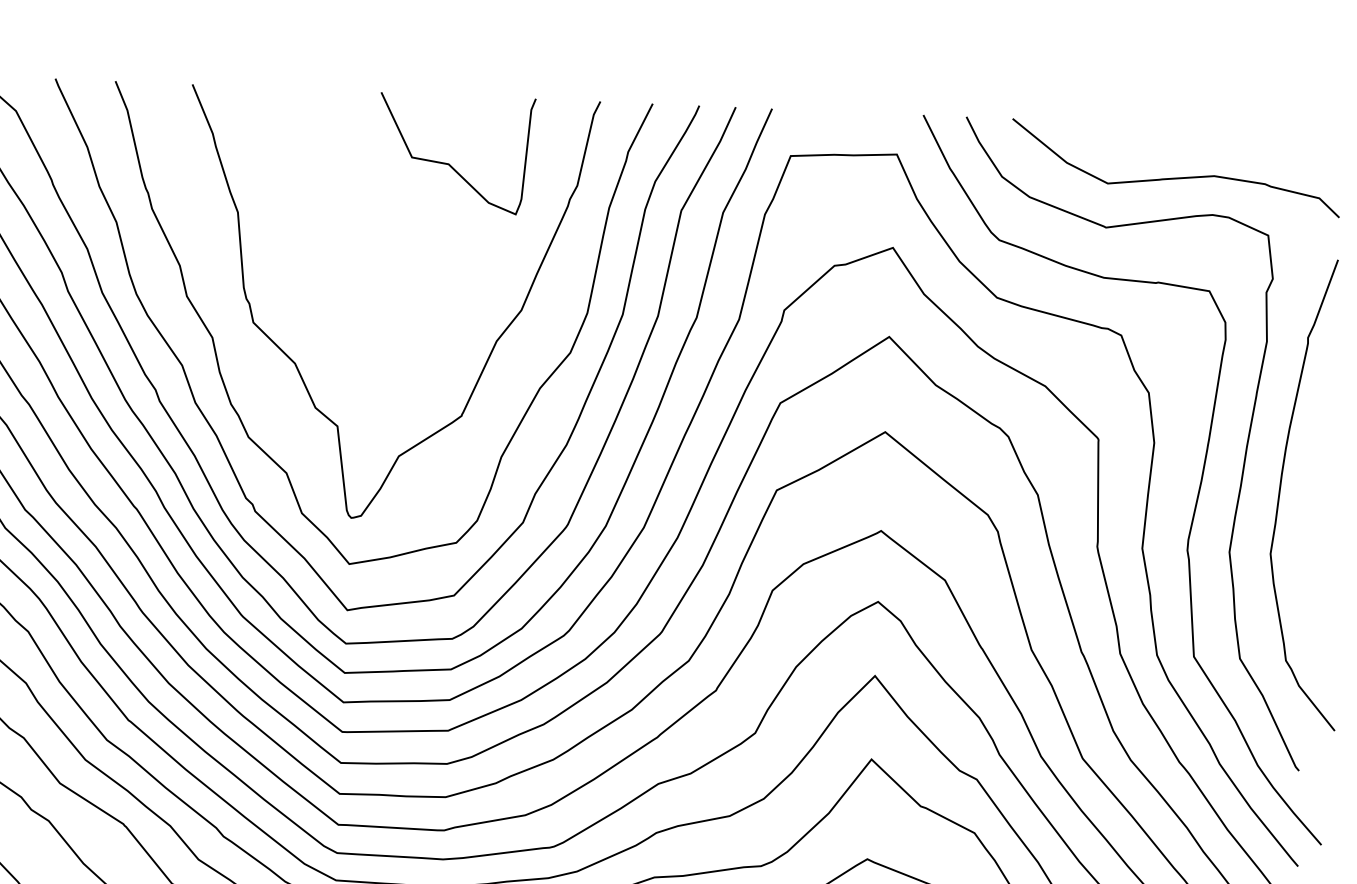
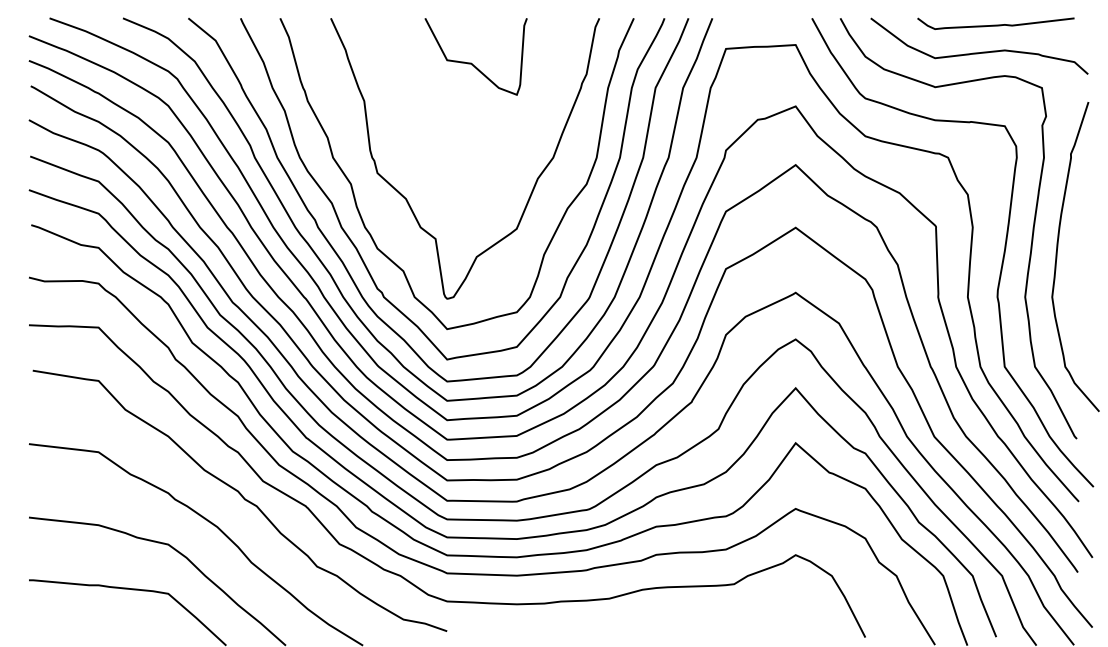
curve: (1201, 136) -> (995, 24), added
curve: (448, 162) -> (471, 62), moved

